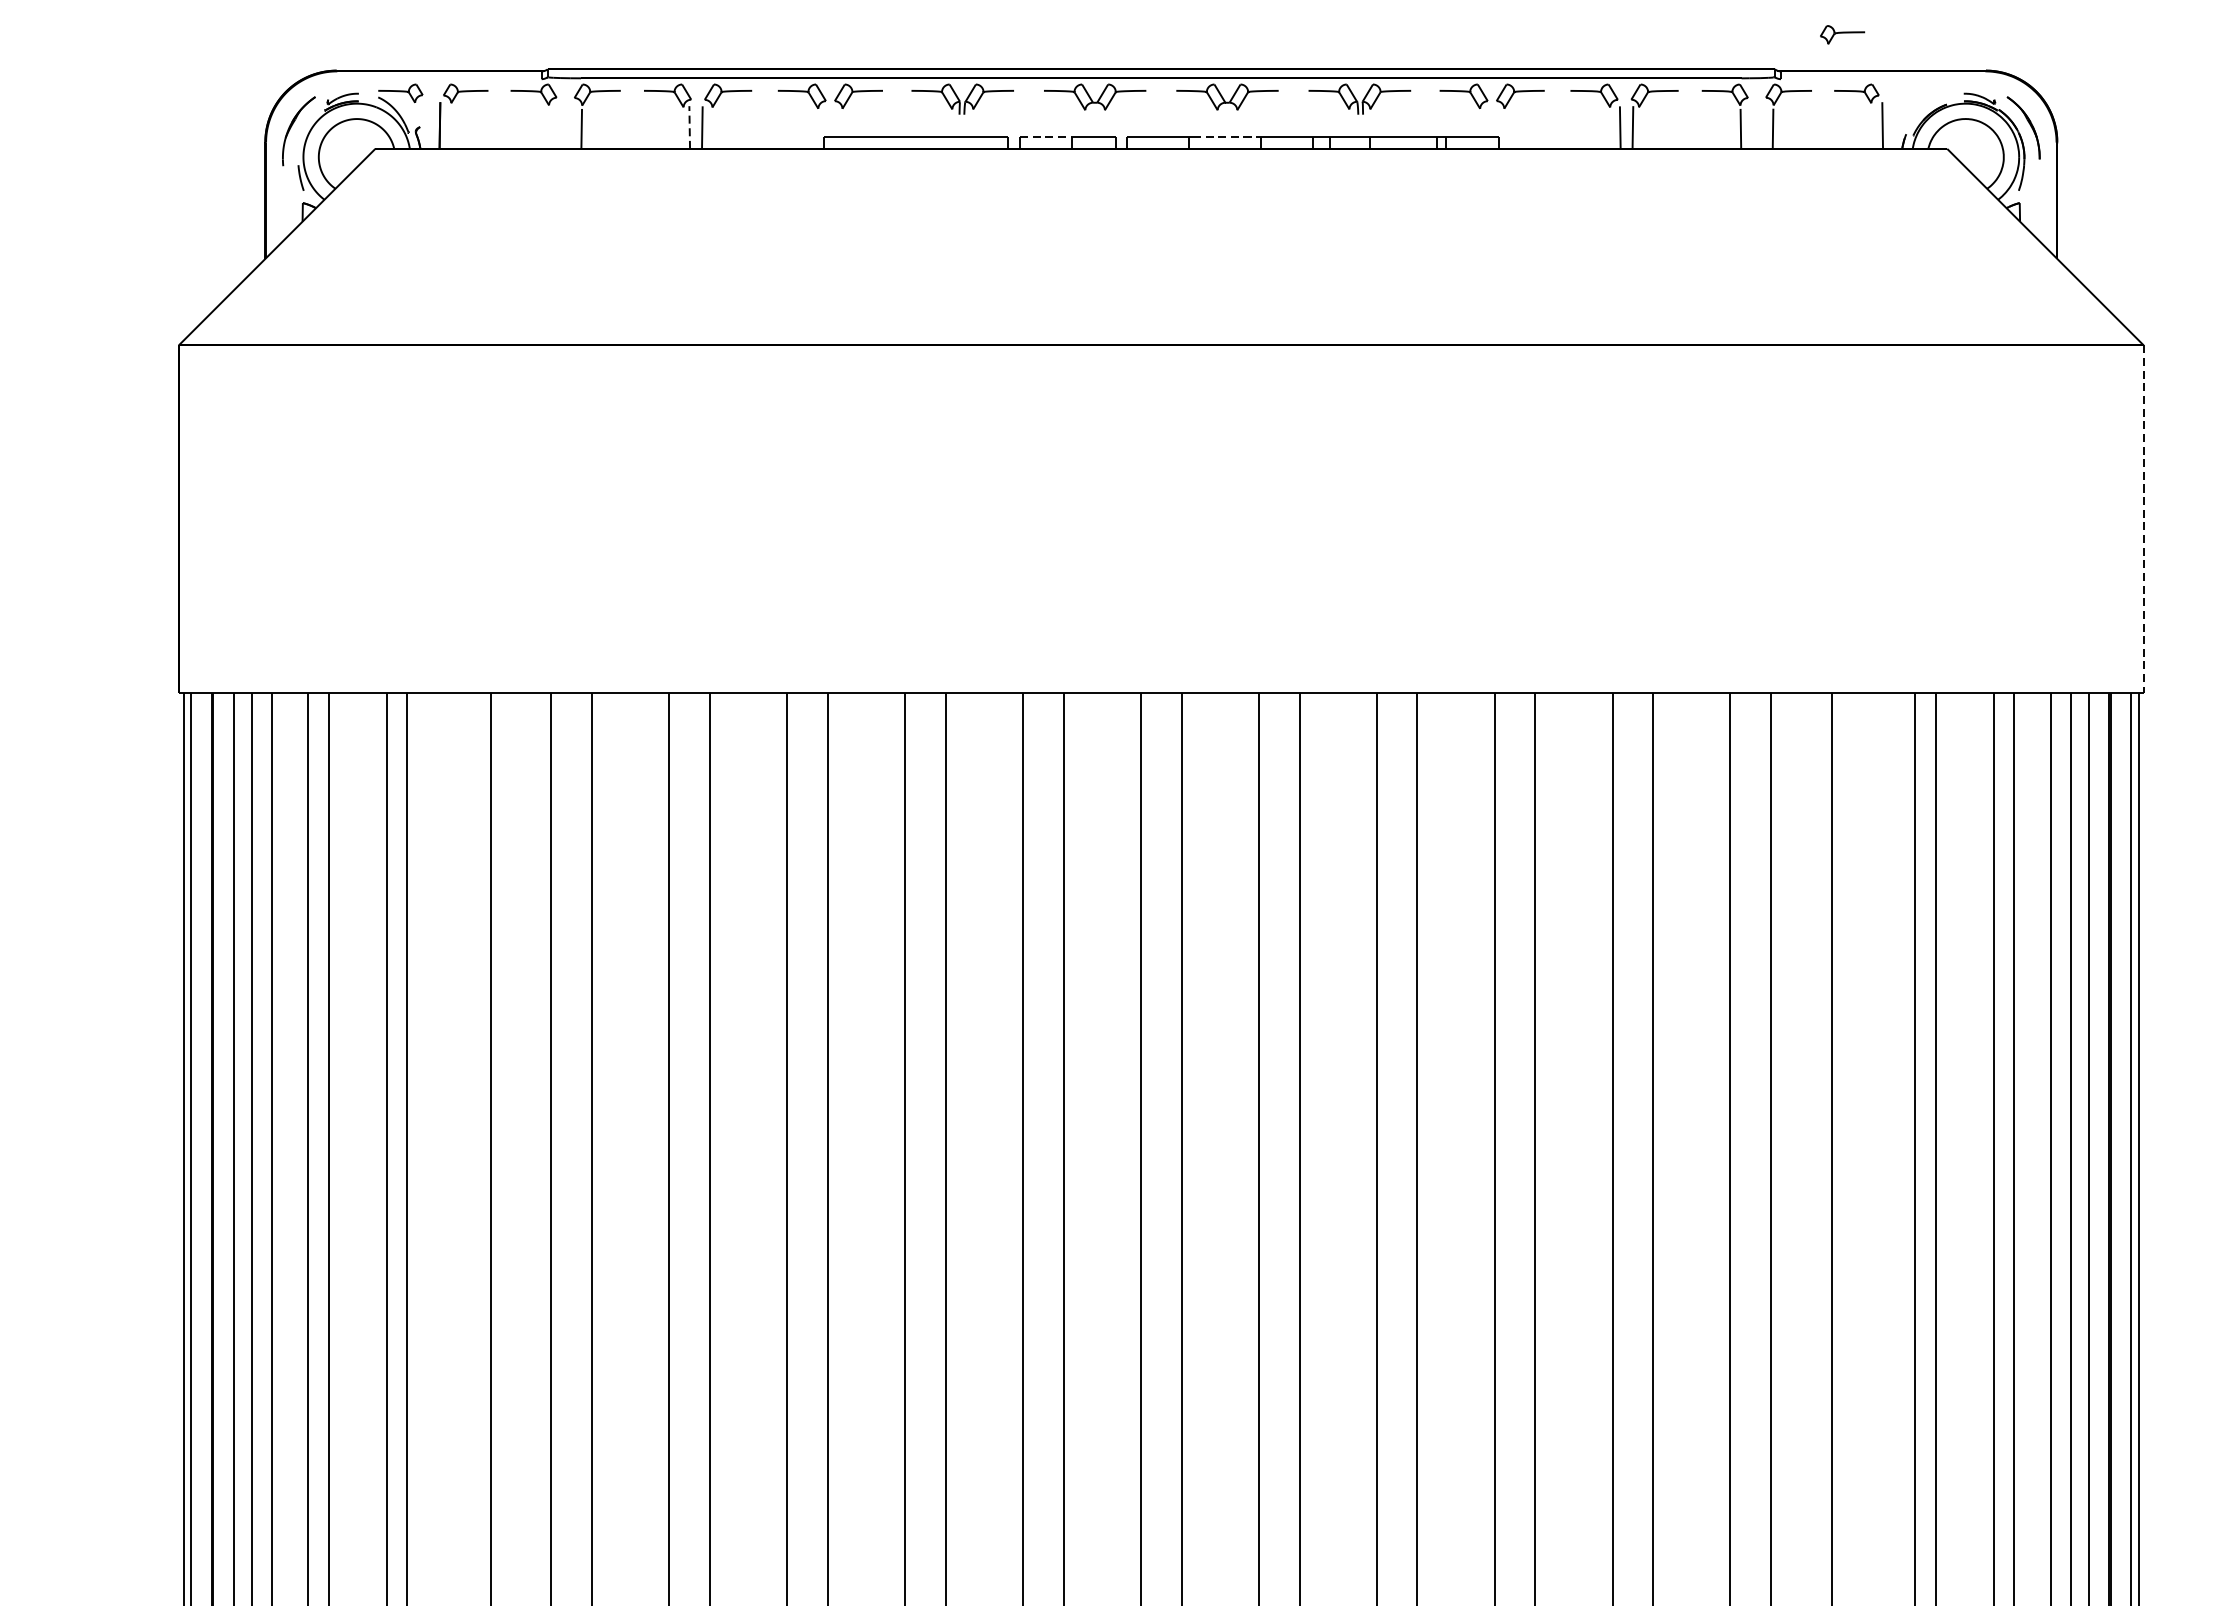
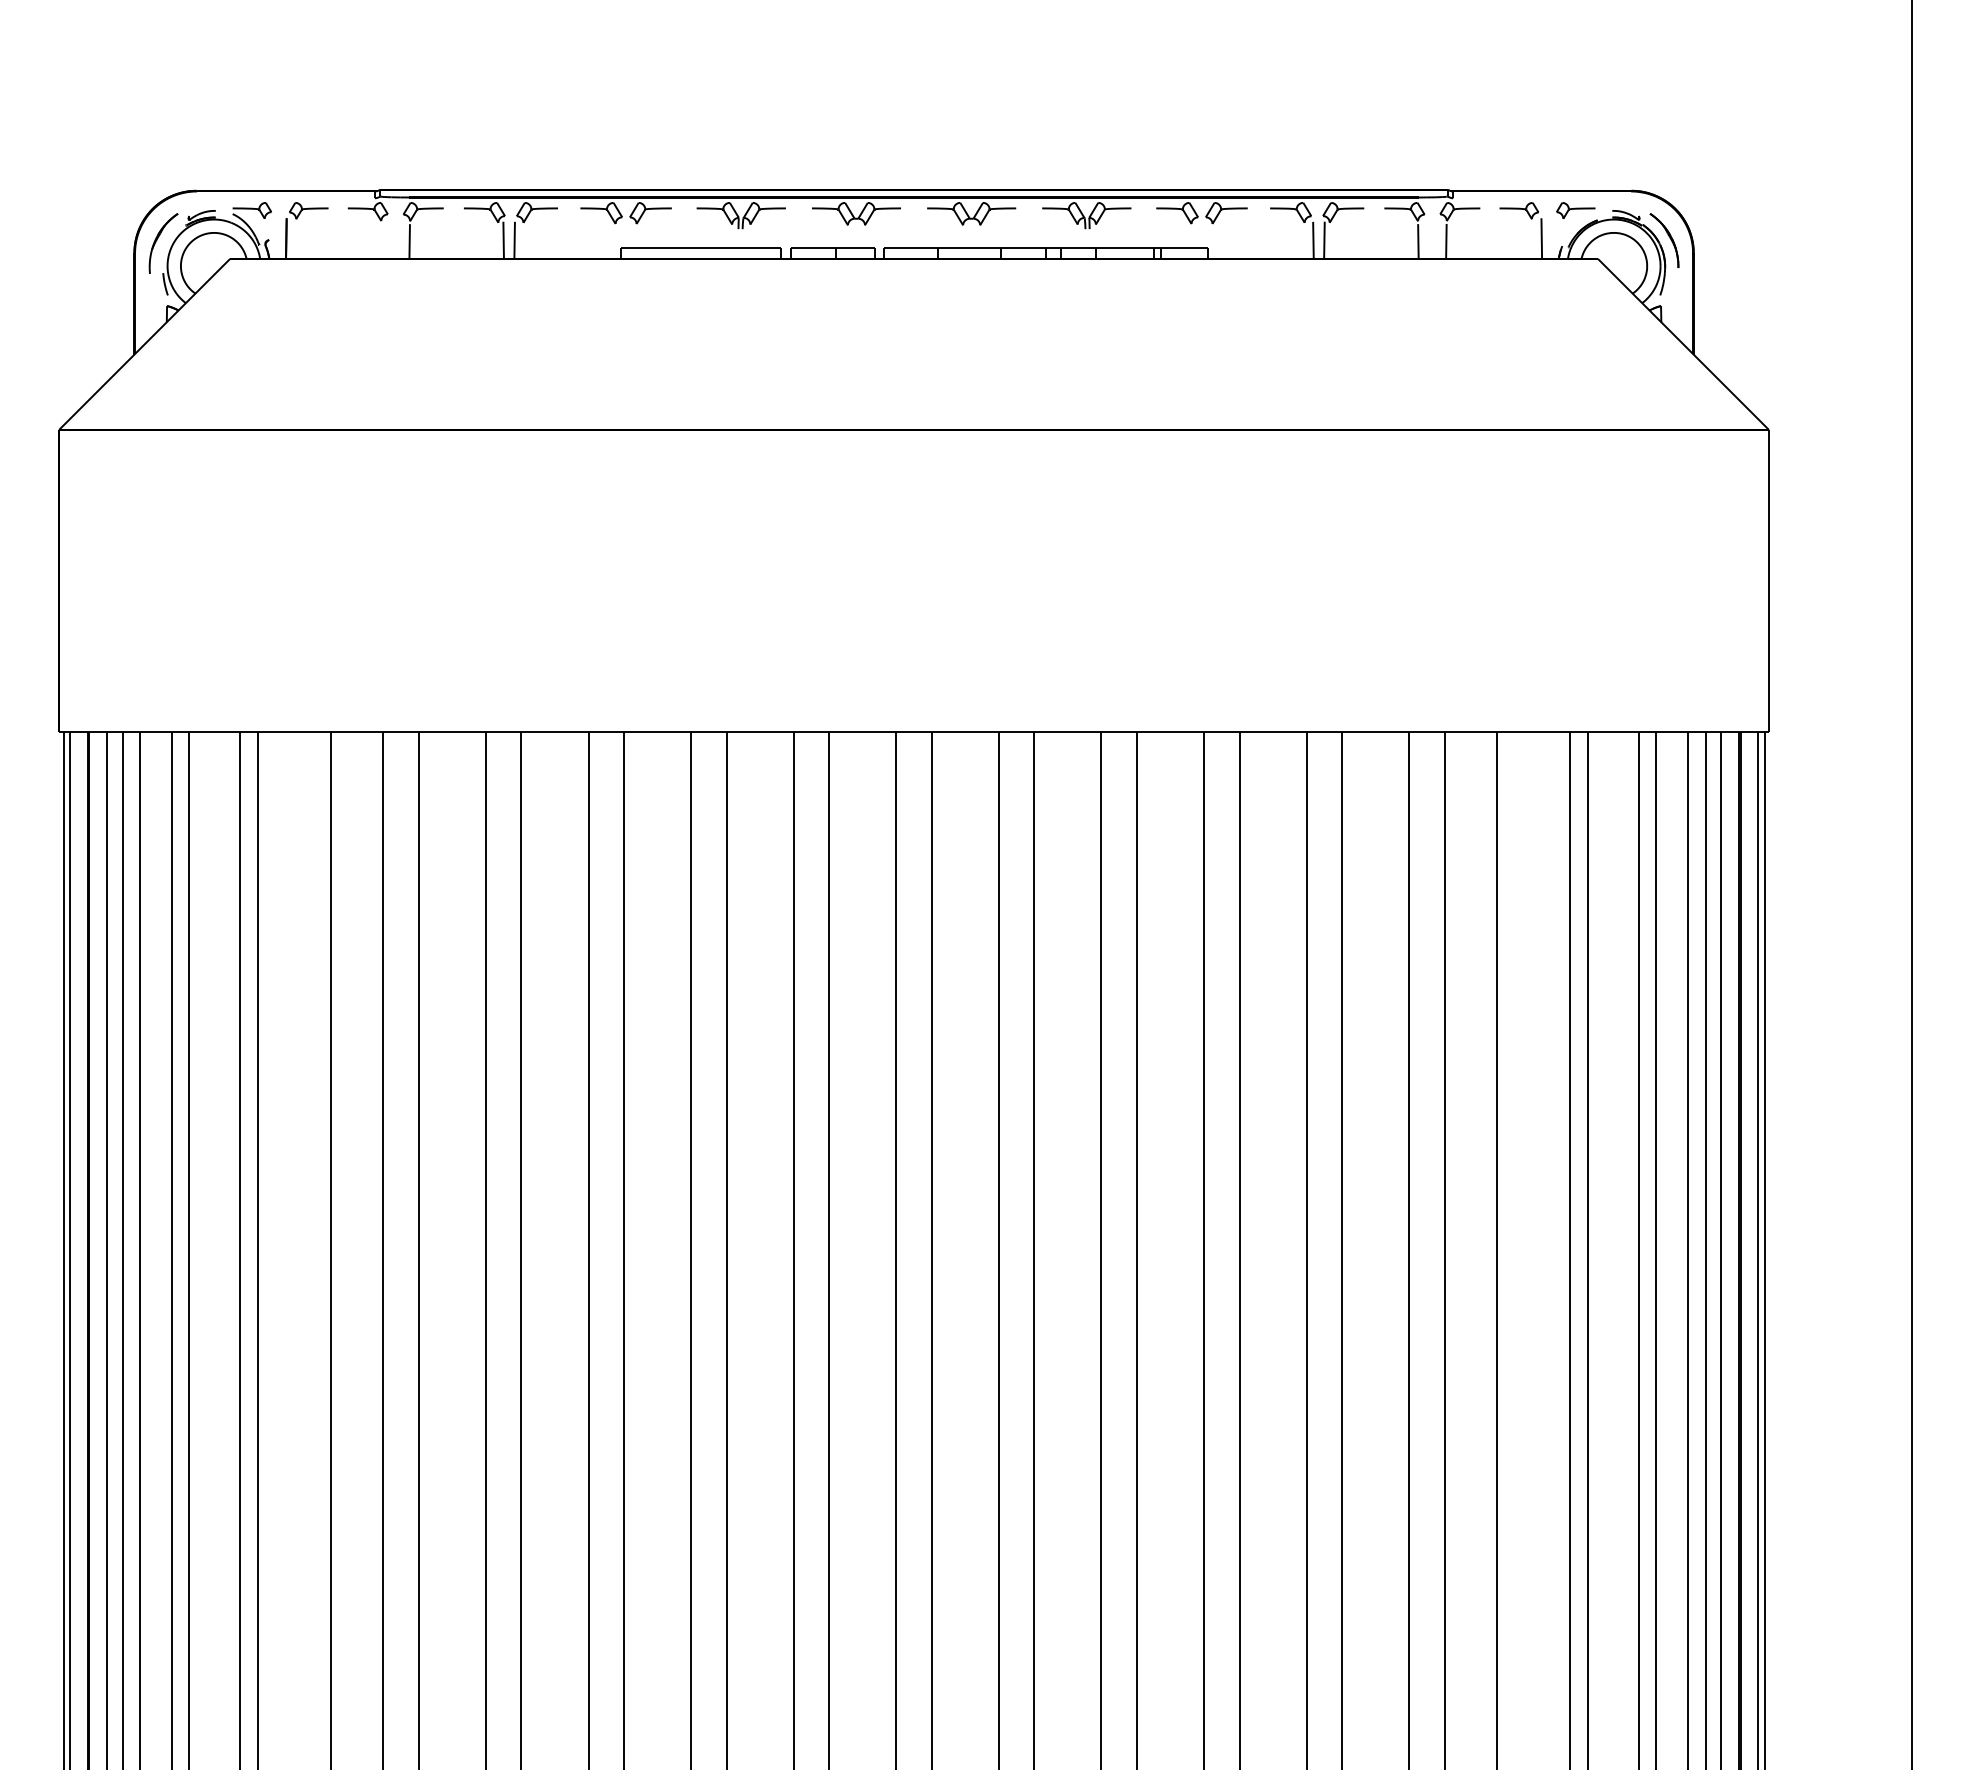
part: (1842, 34) -> (1575, 210), moved
line: (689, 127) -> (503, 240), dashed -> solid
line: (1046, 136) -> (814, 248), dashed -> solid
line: (1227, 136) -> (971, 248), dashed -> solid
line: (2143, 519) -> (1768, 581), dashed -> solid

